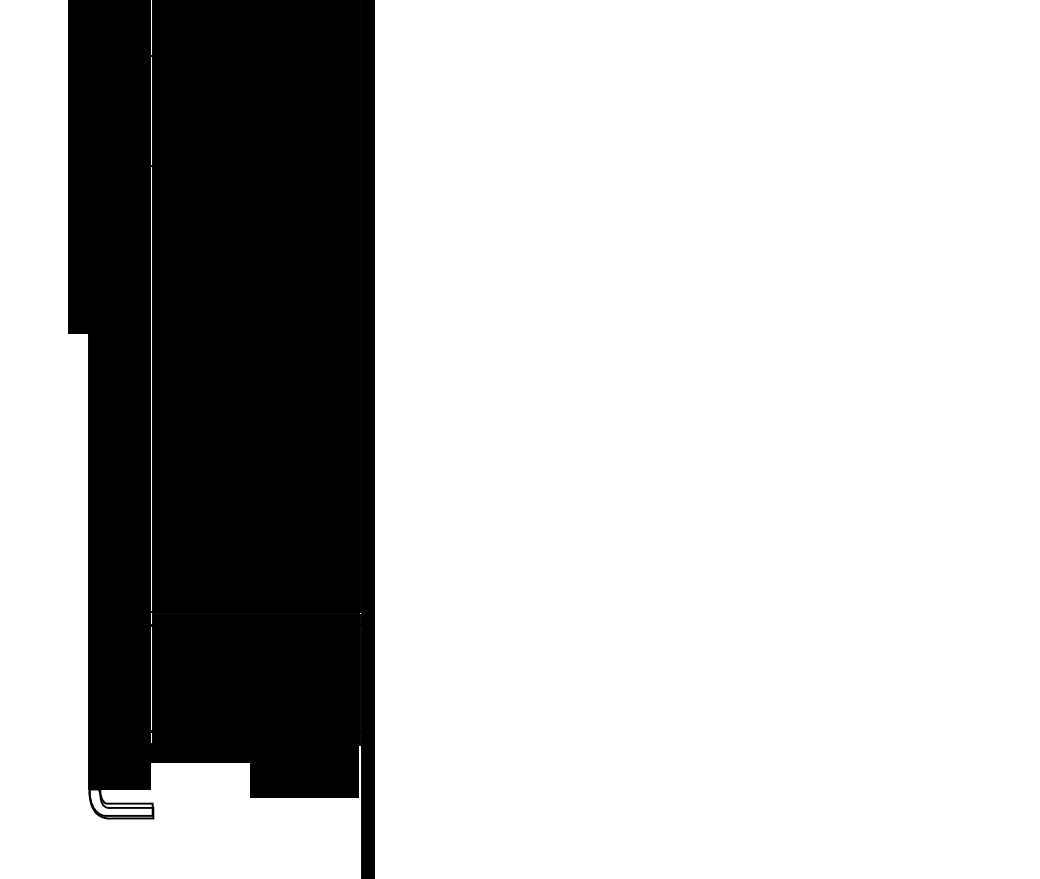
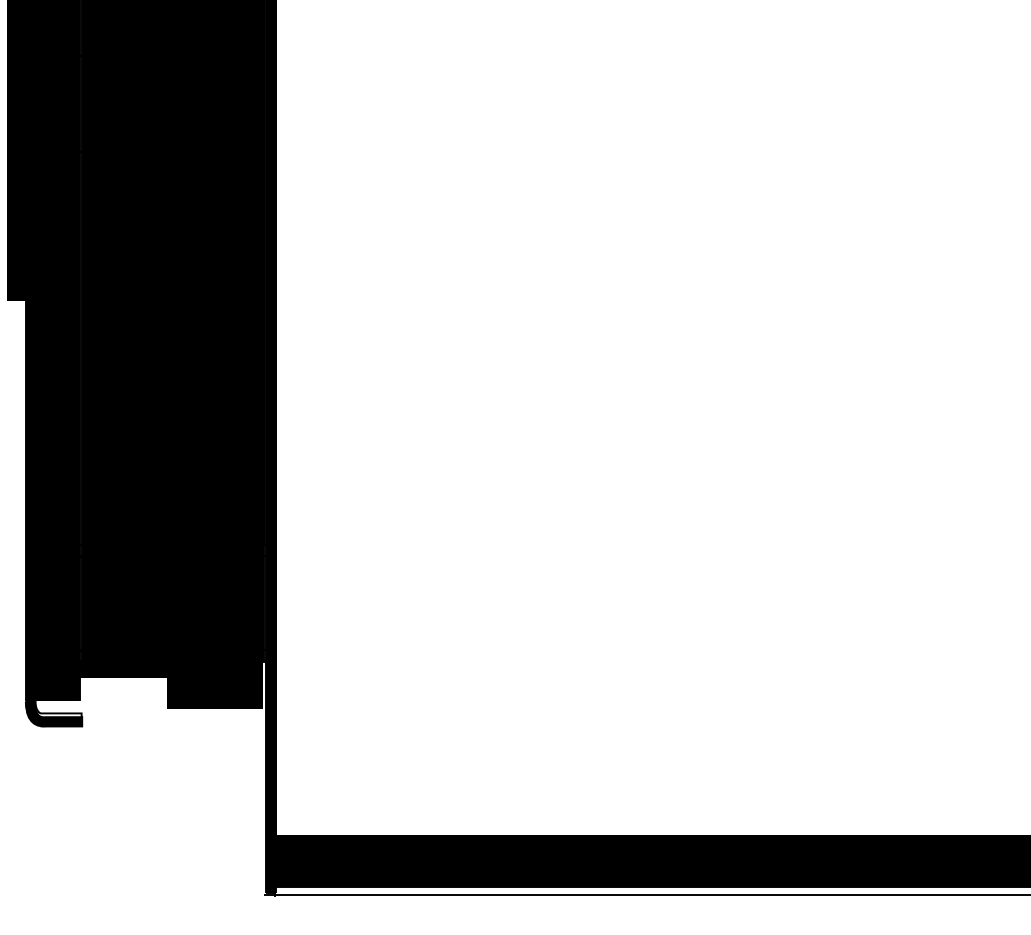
fill: (121, 803) -> (54, 713), added

